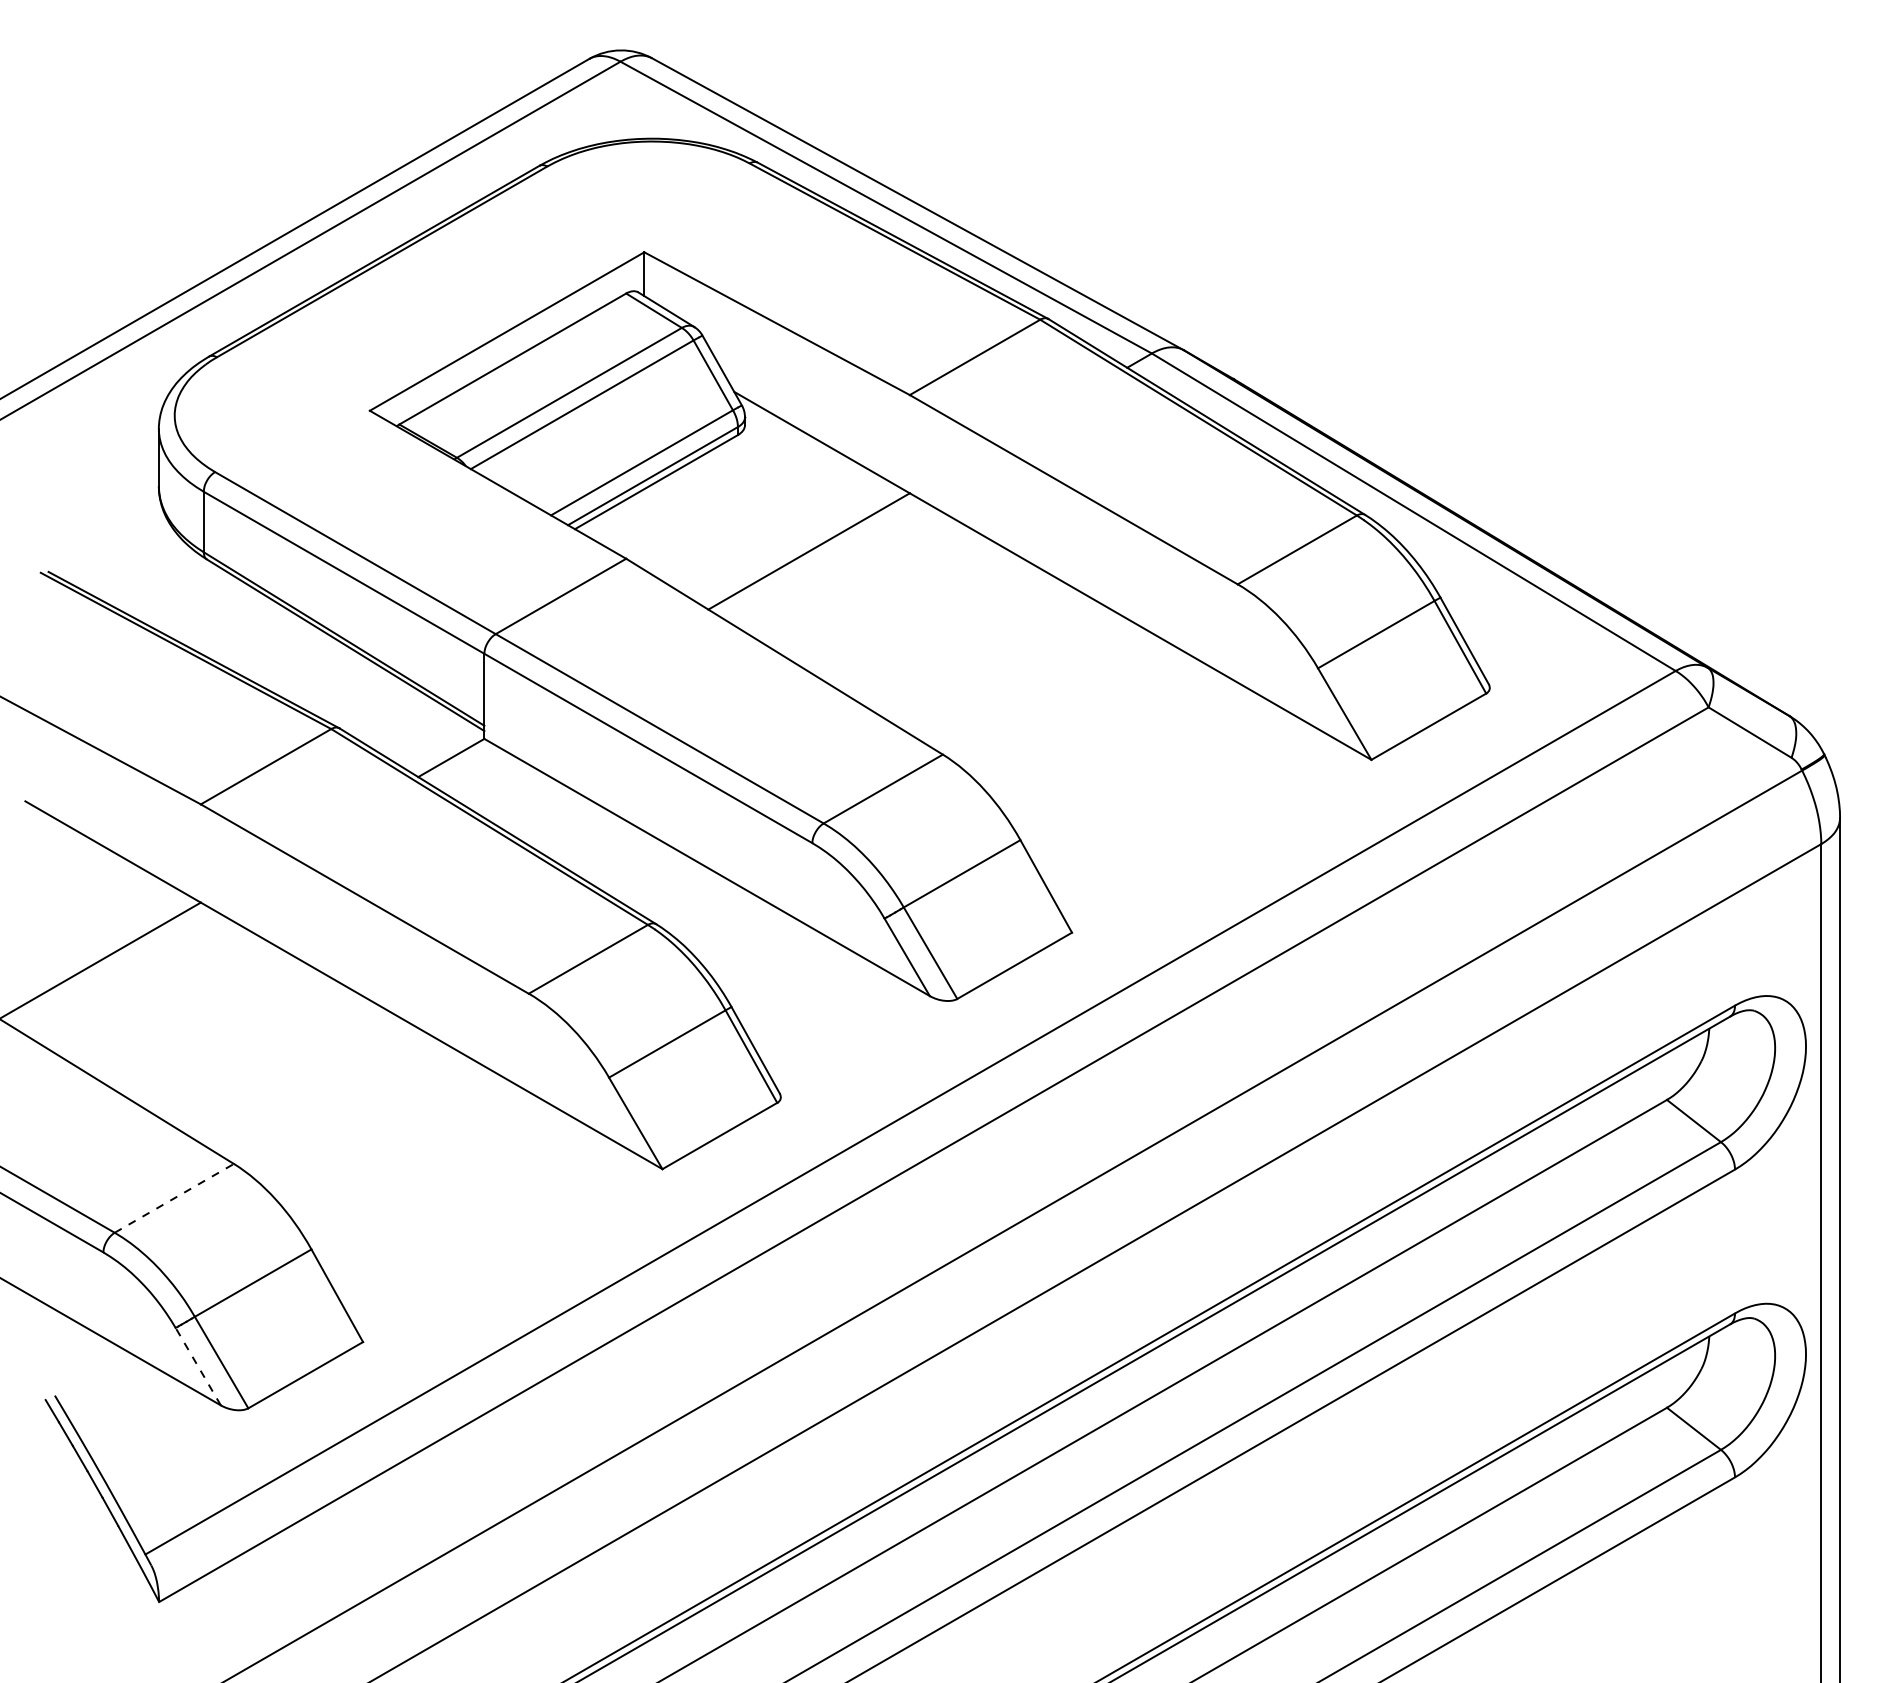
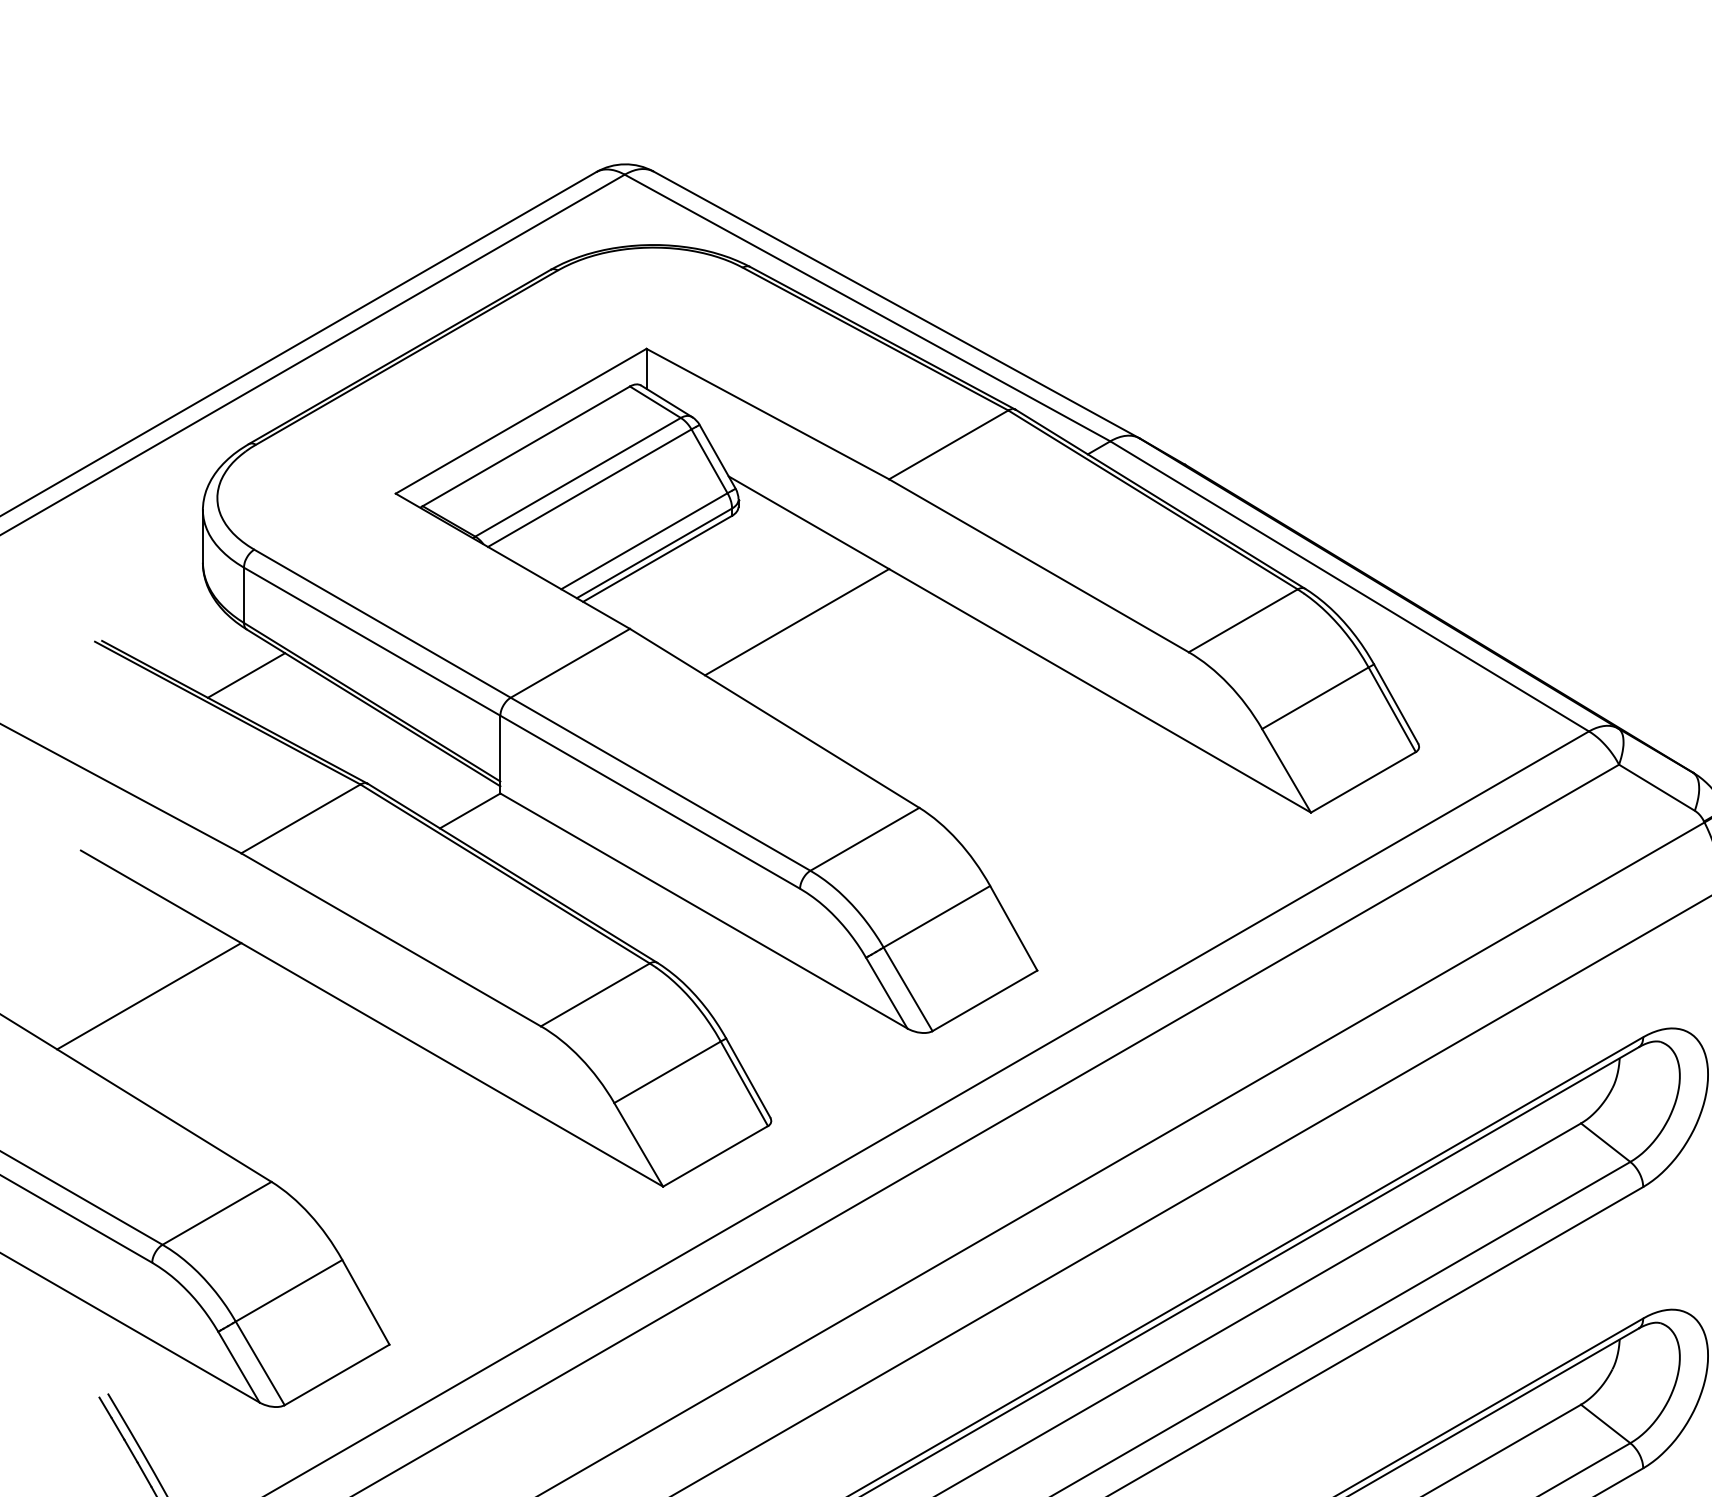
line: (206, 609) -> (246, 675), added
line: (174, 1198) -> (217, 1213), dashed -> solid
line: (198, 1366) -> (239, 1366), dashed -> solid

